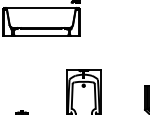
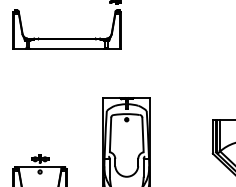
line: (40, 8) -> (66, 10), removed

